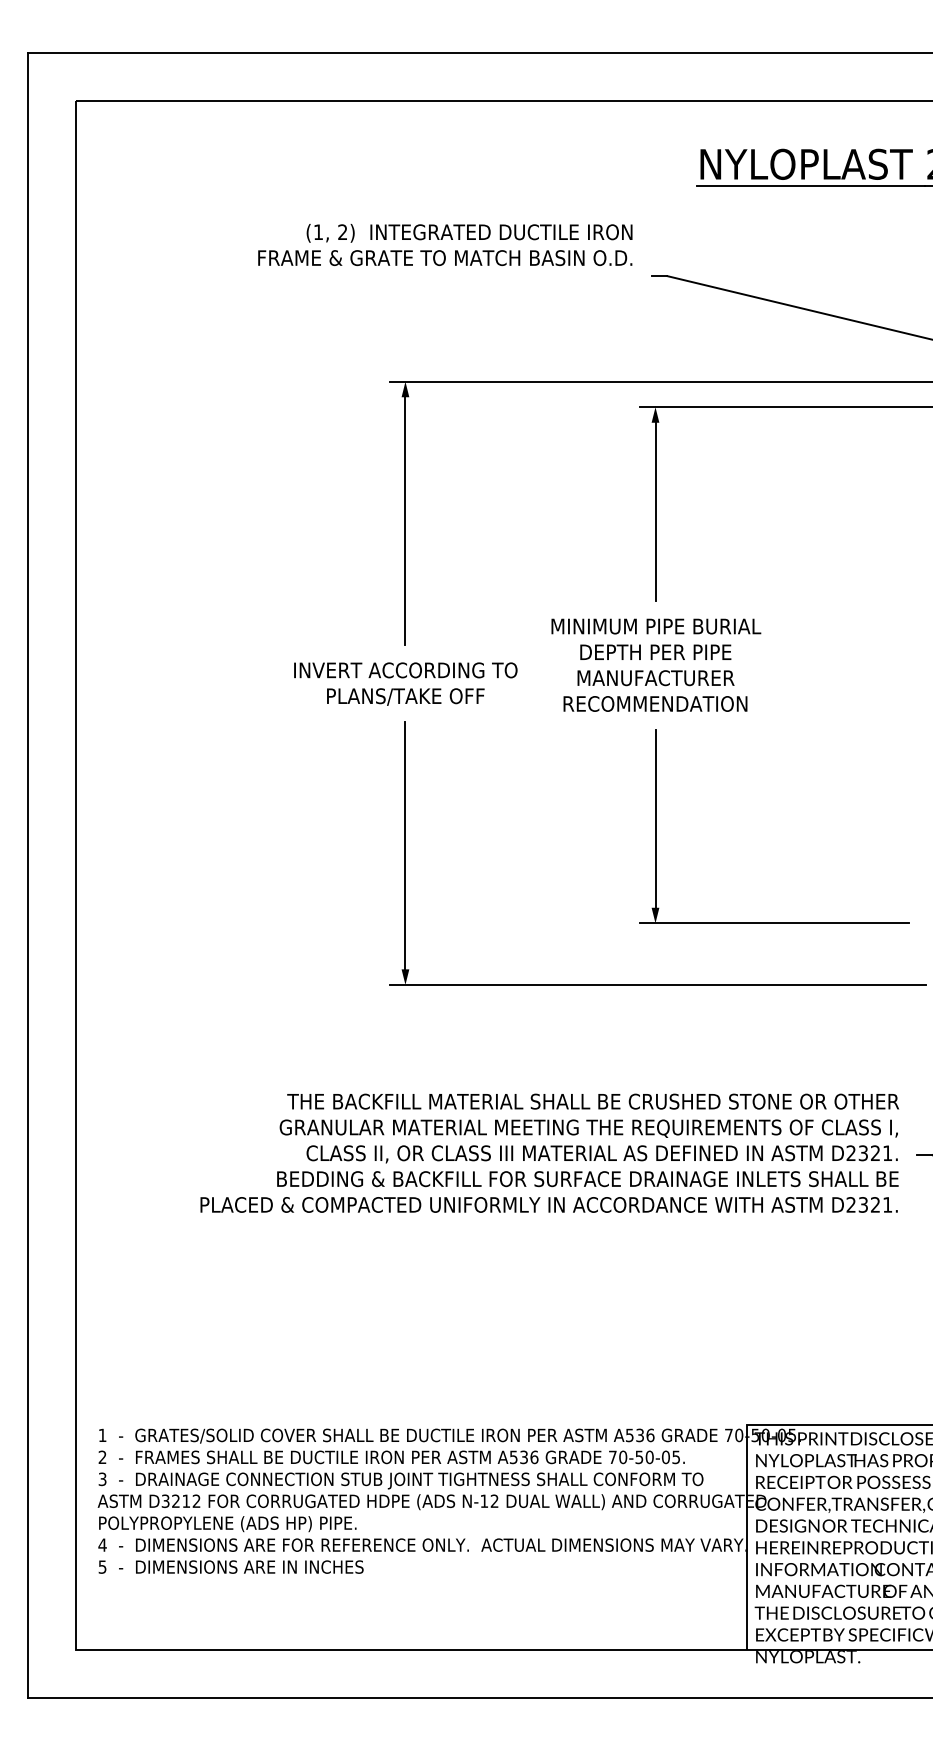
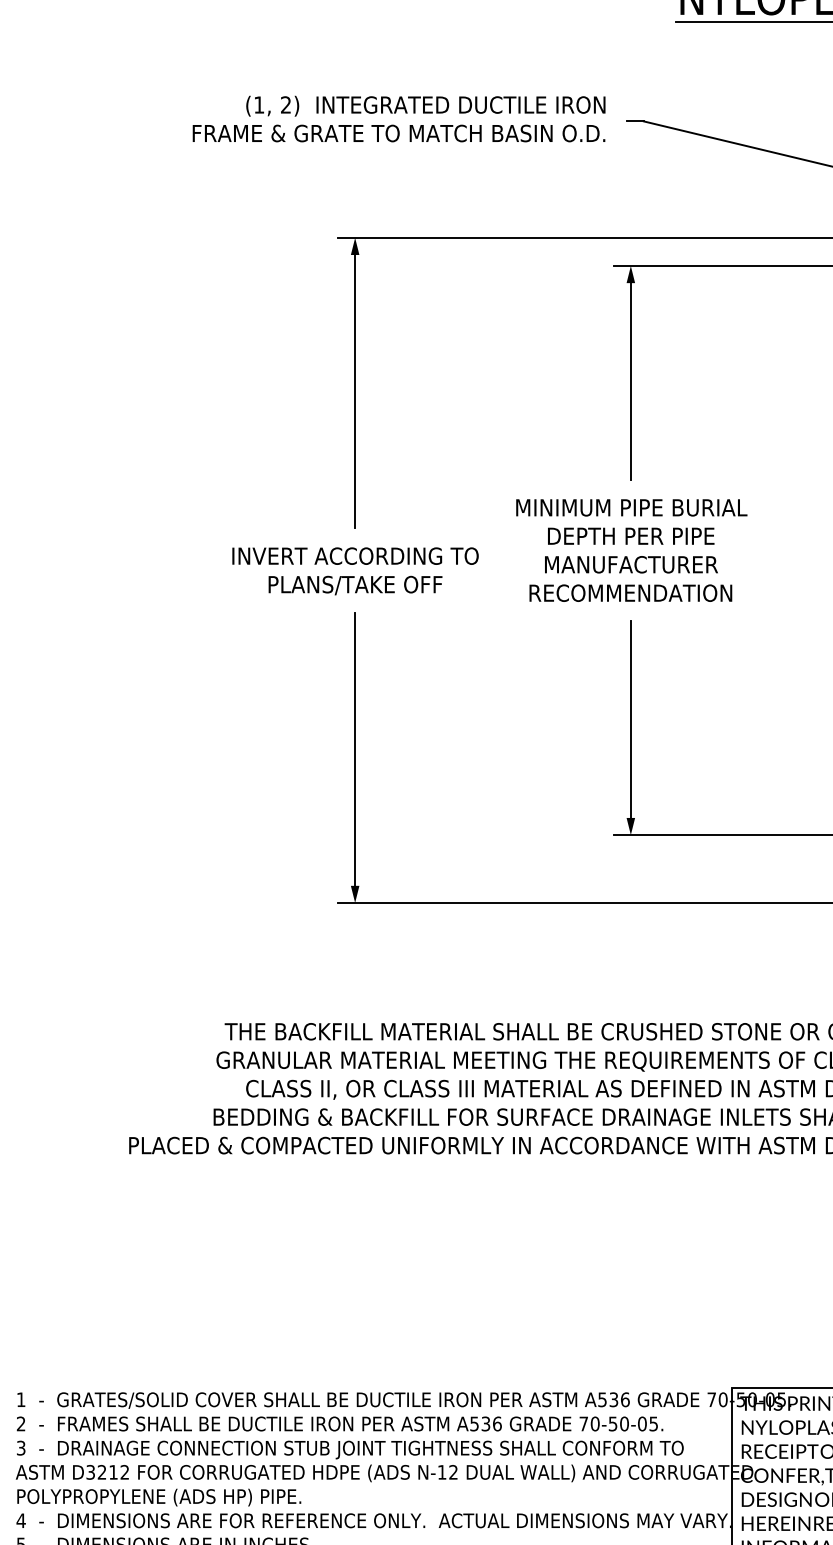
text: (445, 244) -> (399, 118), moved

